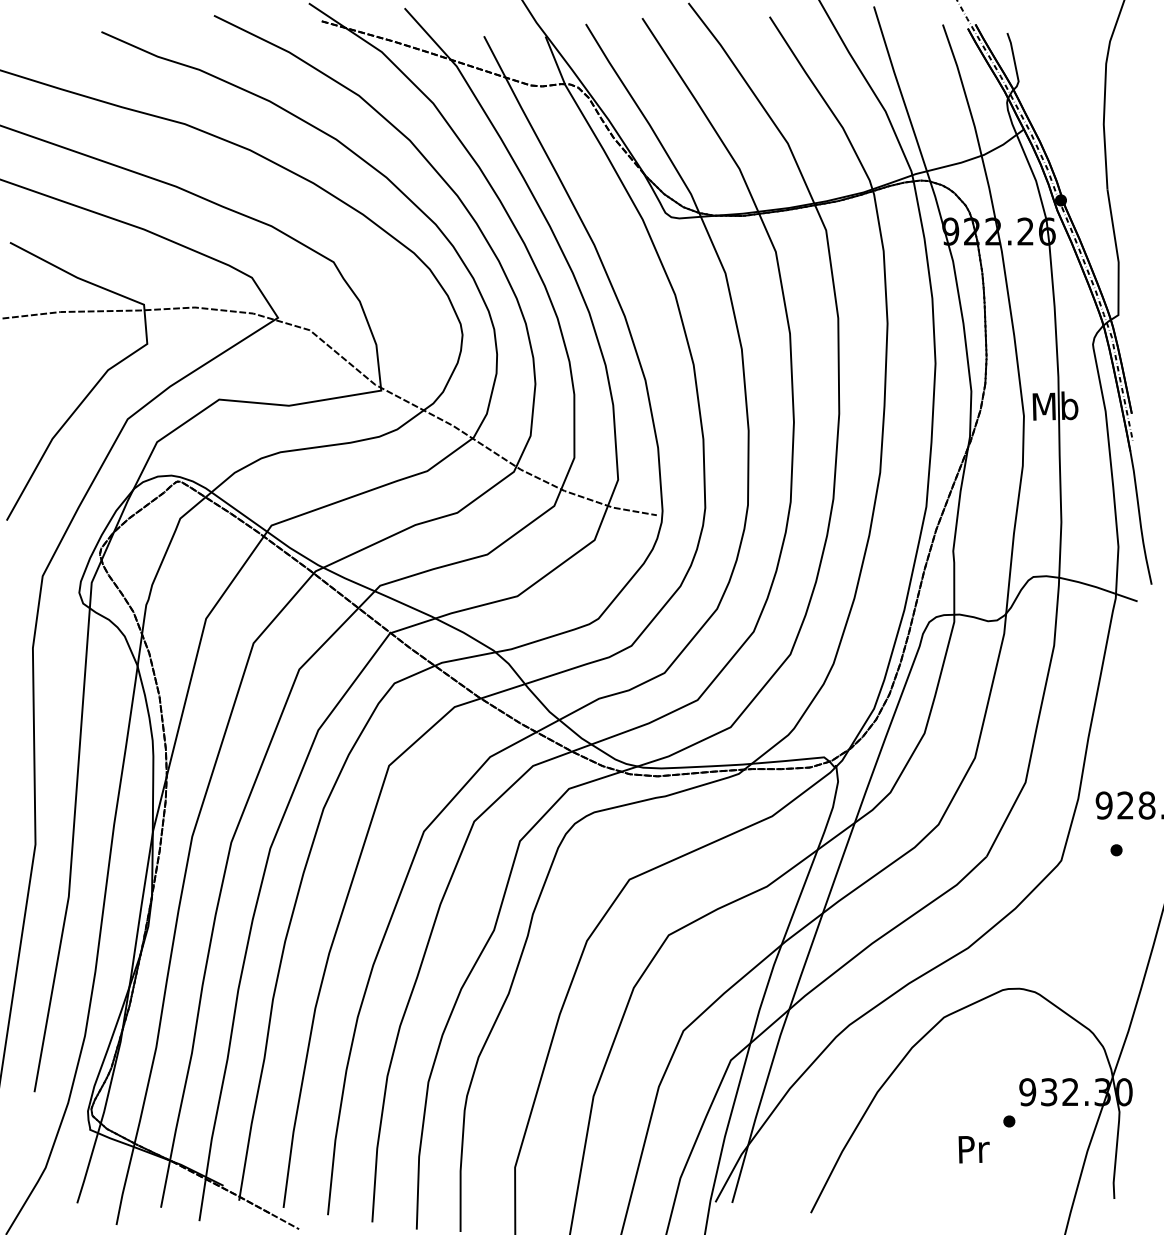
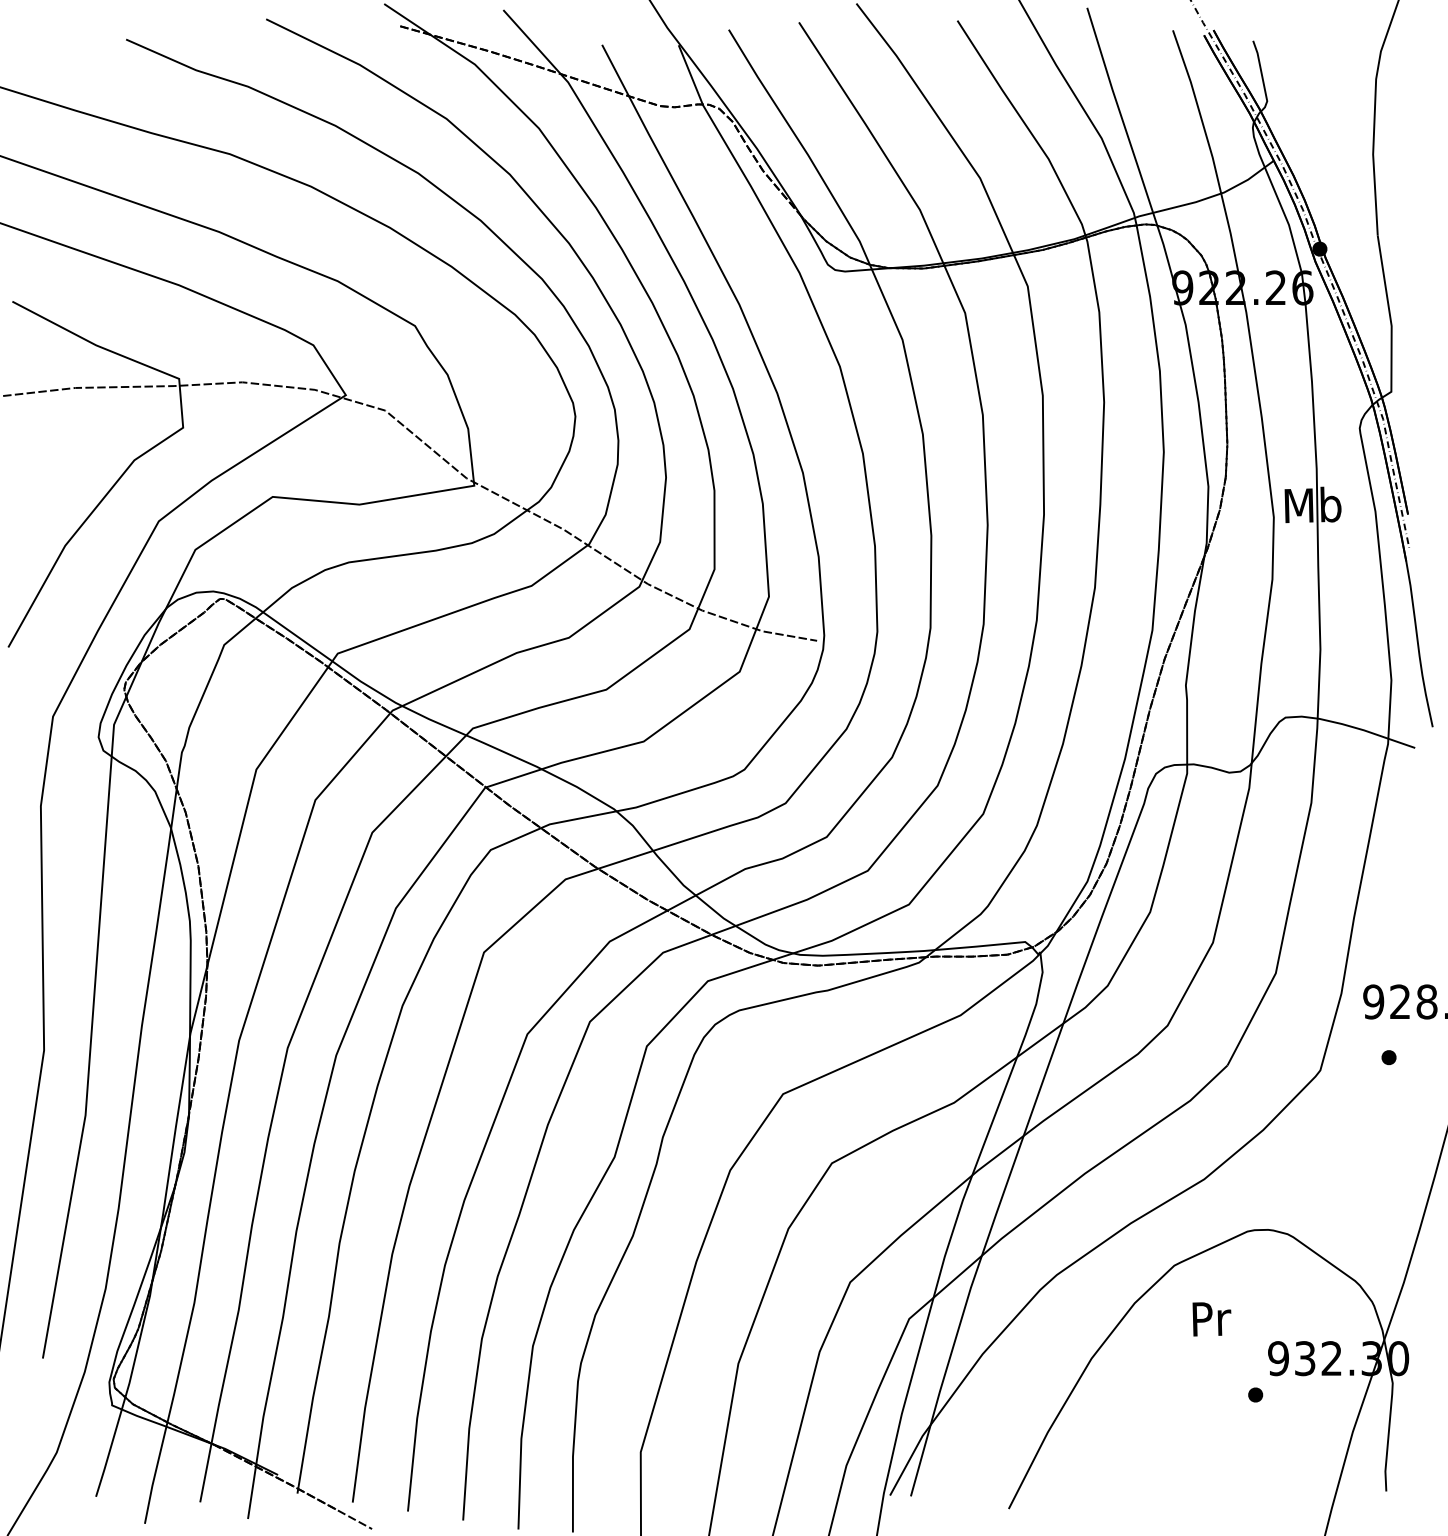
text: (973, 1149) -> (1211, 1319), moved

